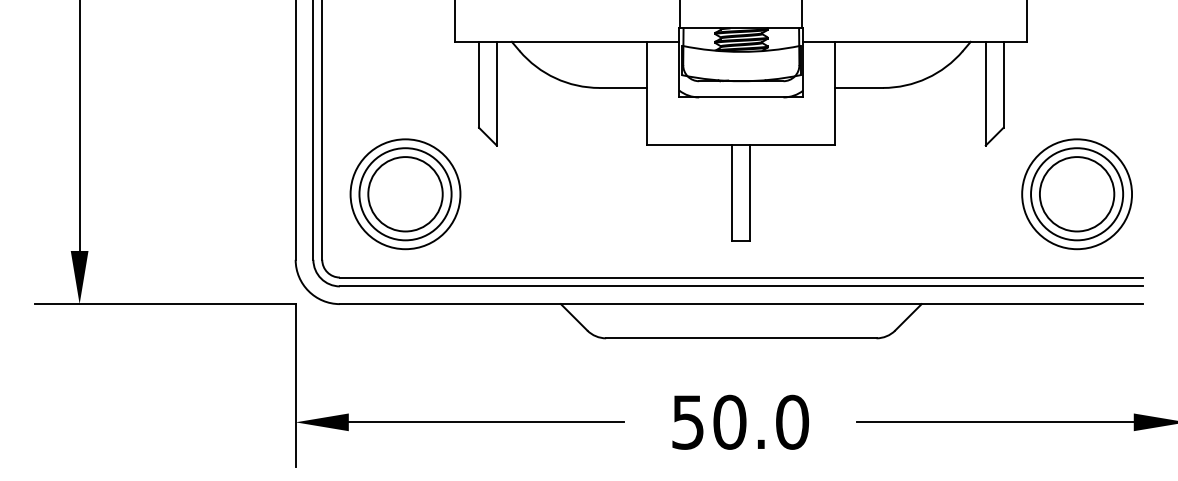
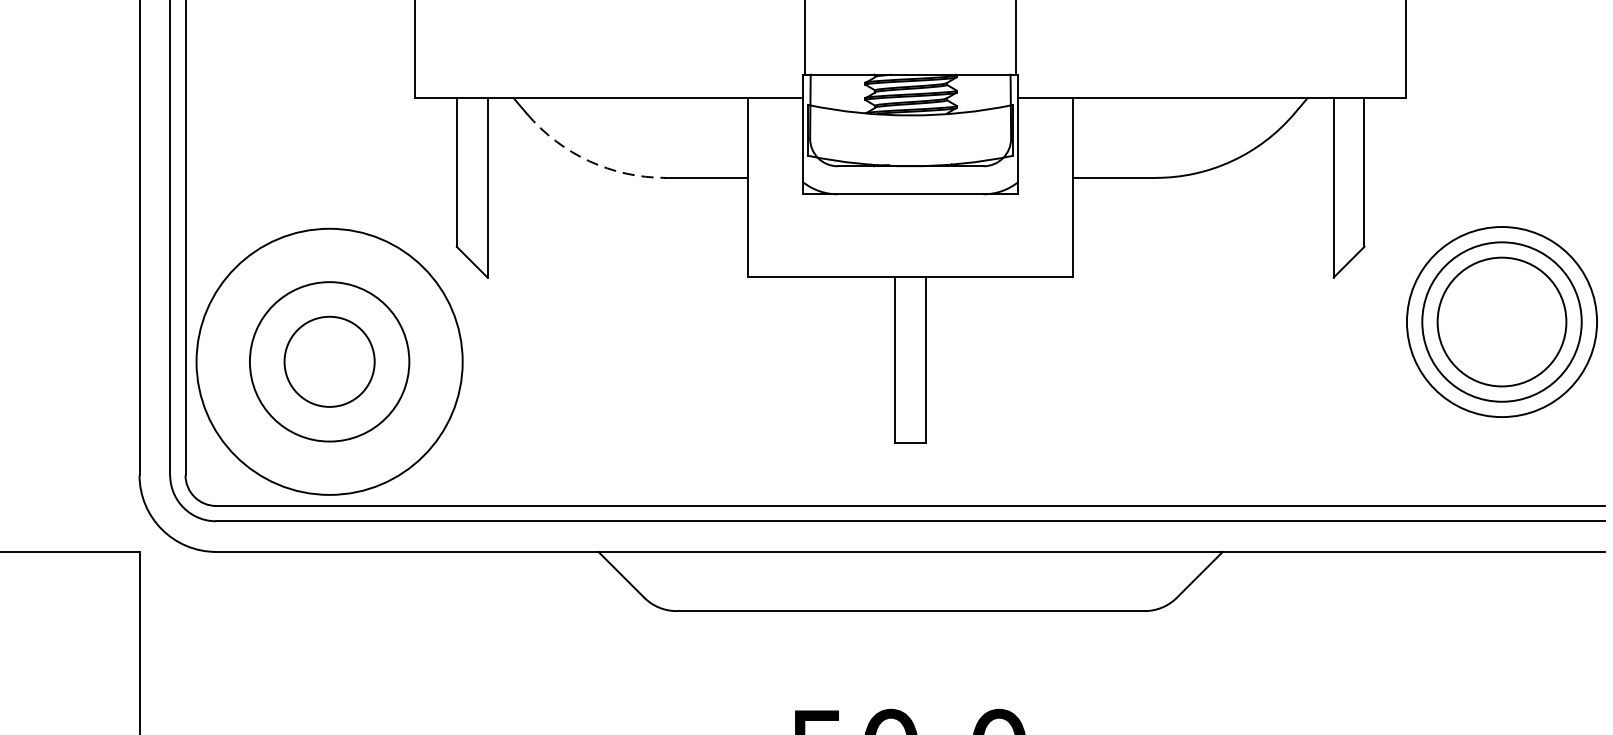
arc: (555, 78) -> (589, 161), solid -> dashed
circle: (405, 194) -> (329, 362), size x0.7
circle: (405, 194) -> (329, 362), size x1.4
part: (1076, 194) -> (1500, 322), moved

